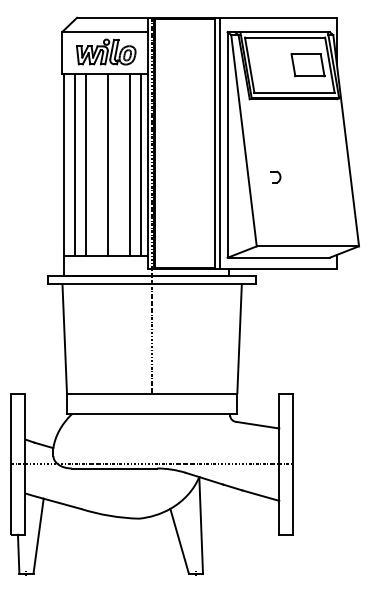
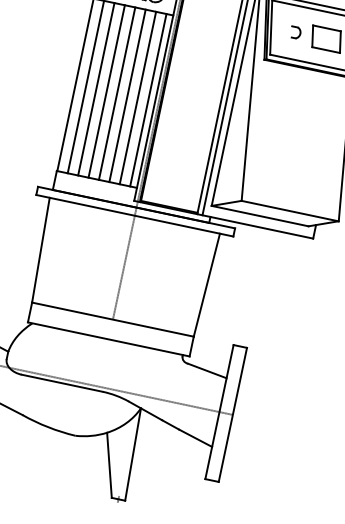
line: (97, 164) -> (106, 91), added
line: (119, 164) -> (127, 95), added
part: (275, 176) -> (295, 32), moved

